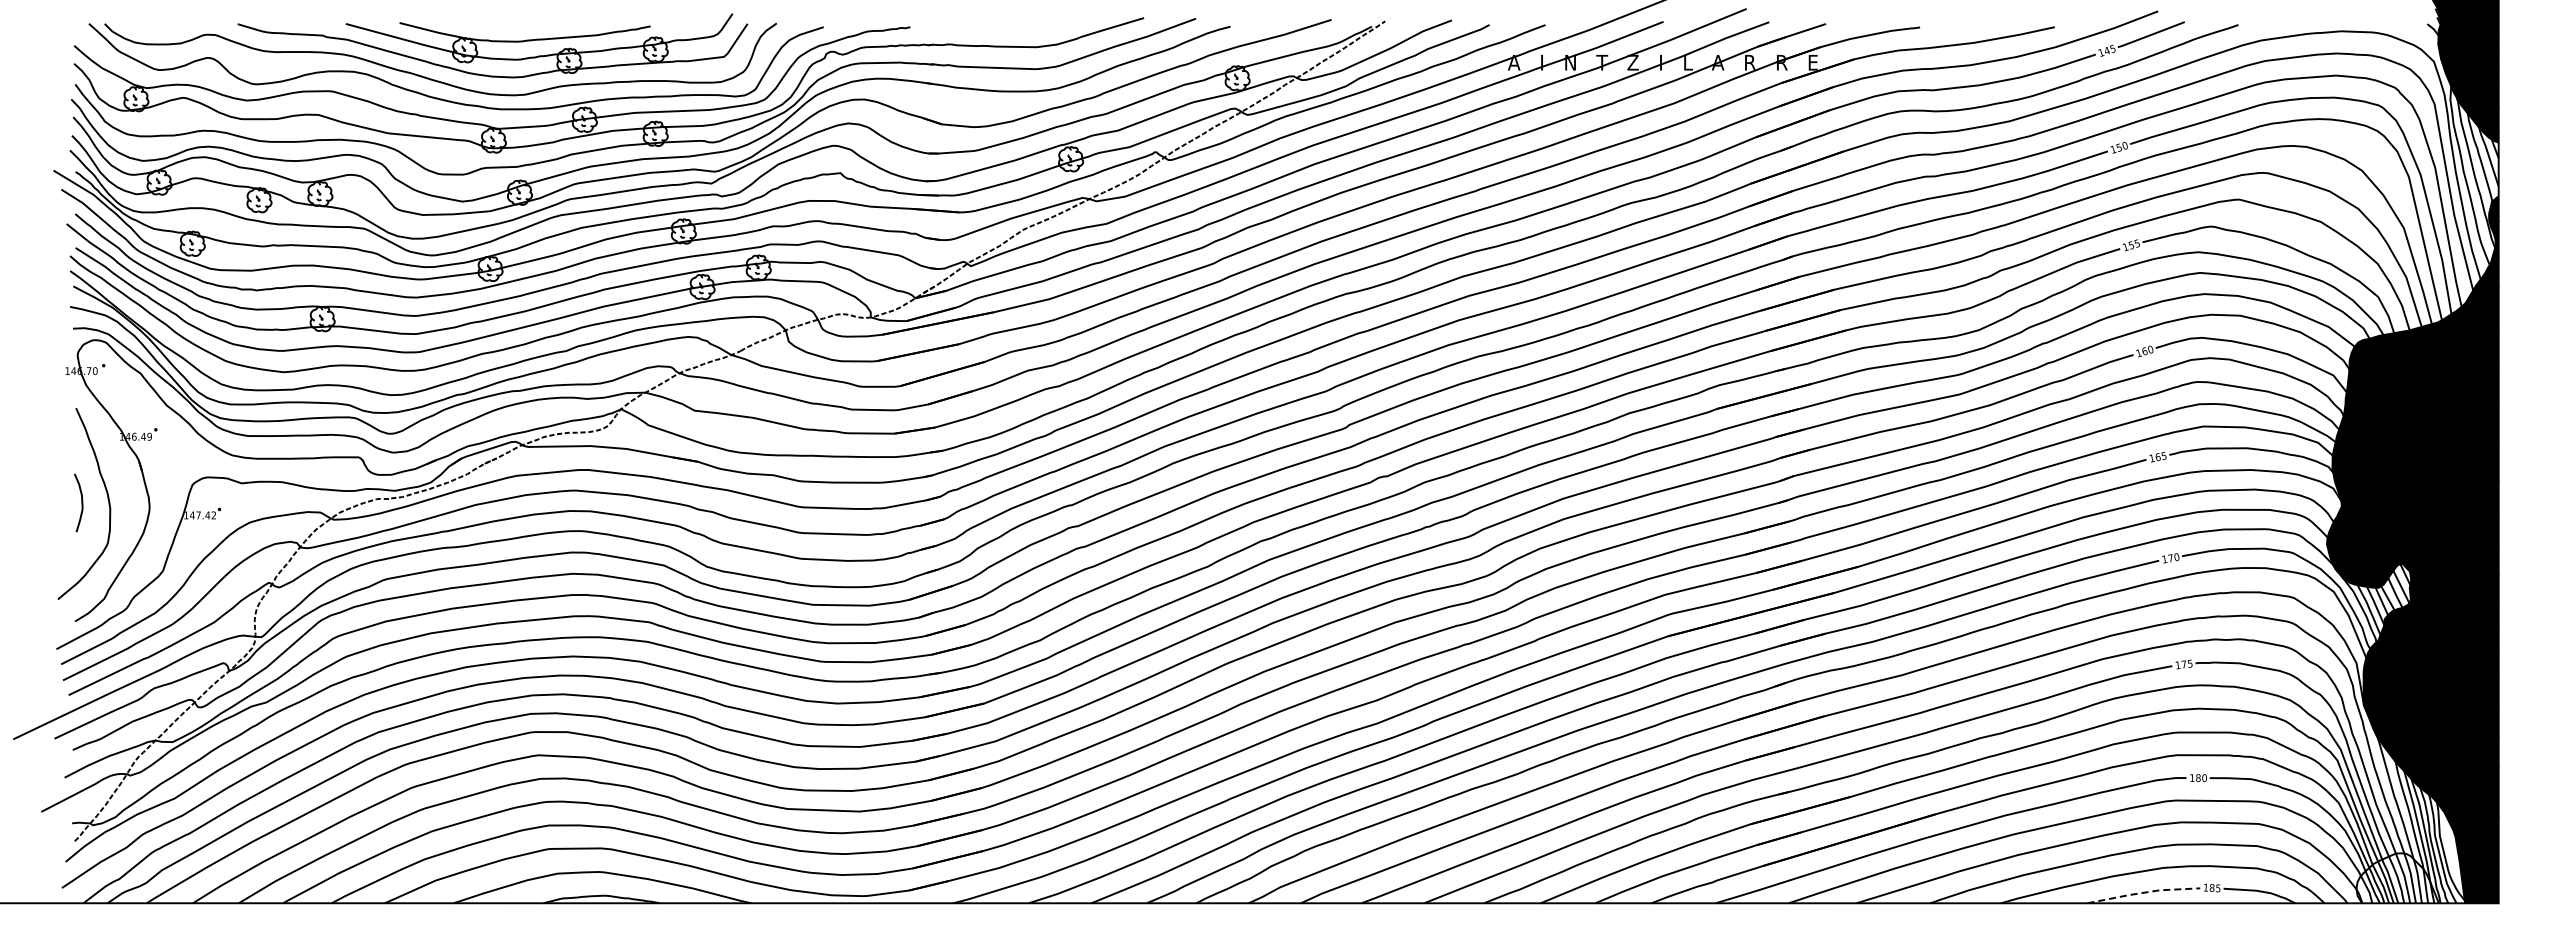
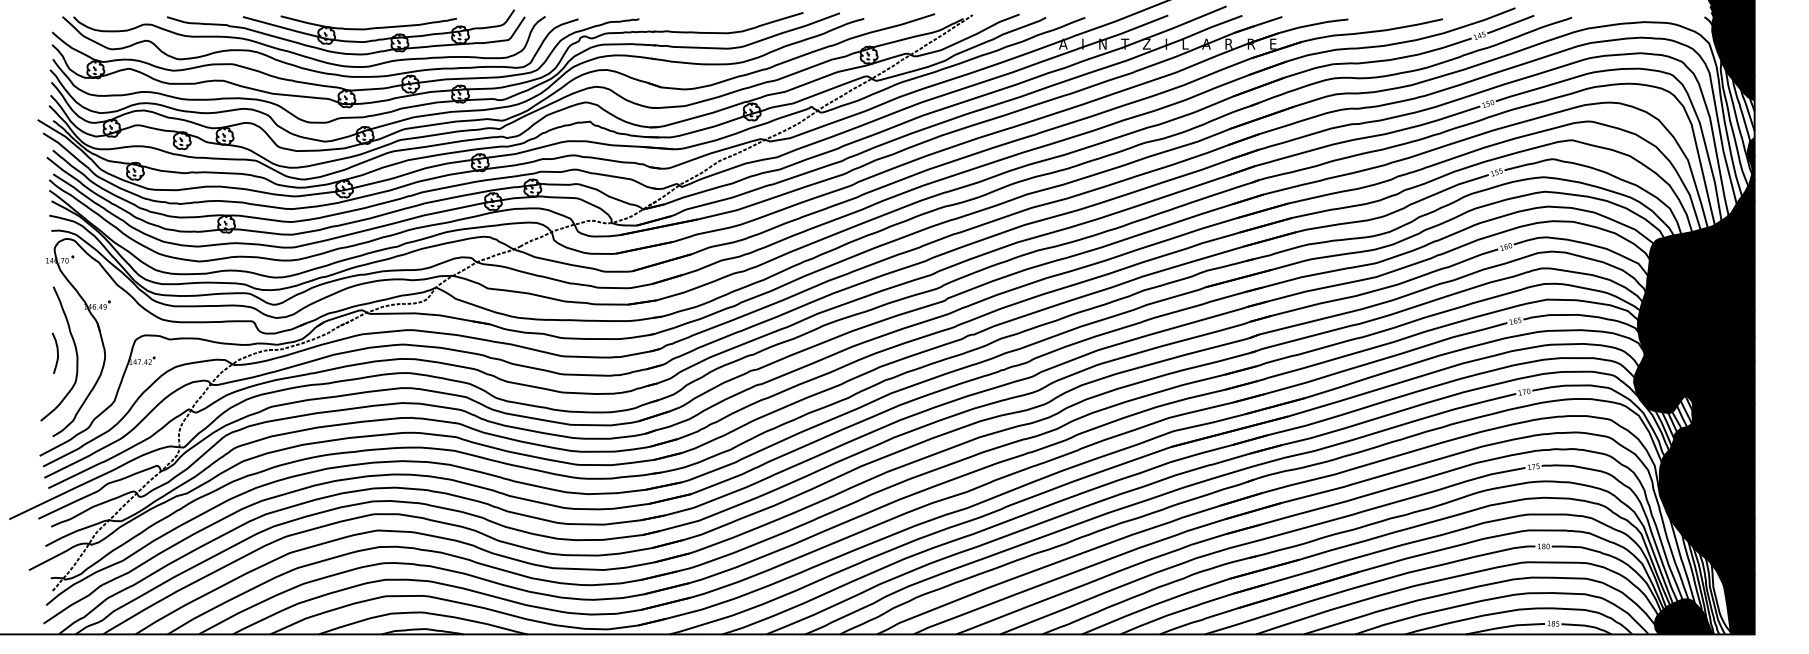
fill: (2397, 878) -> (1683, 617), added
line: (2143, 892) -> (1505, 626), dashed -> solid

